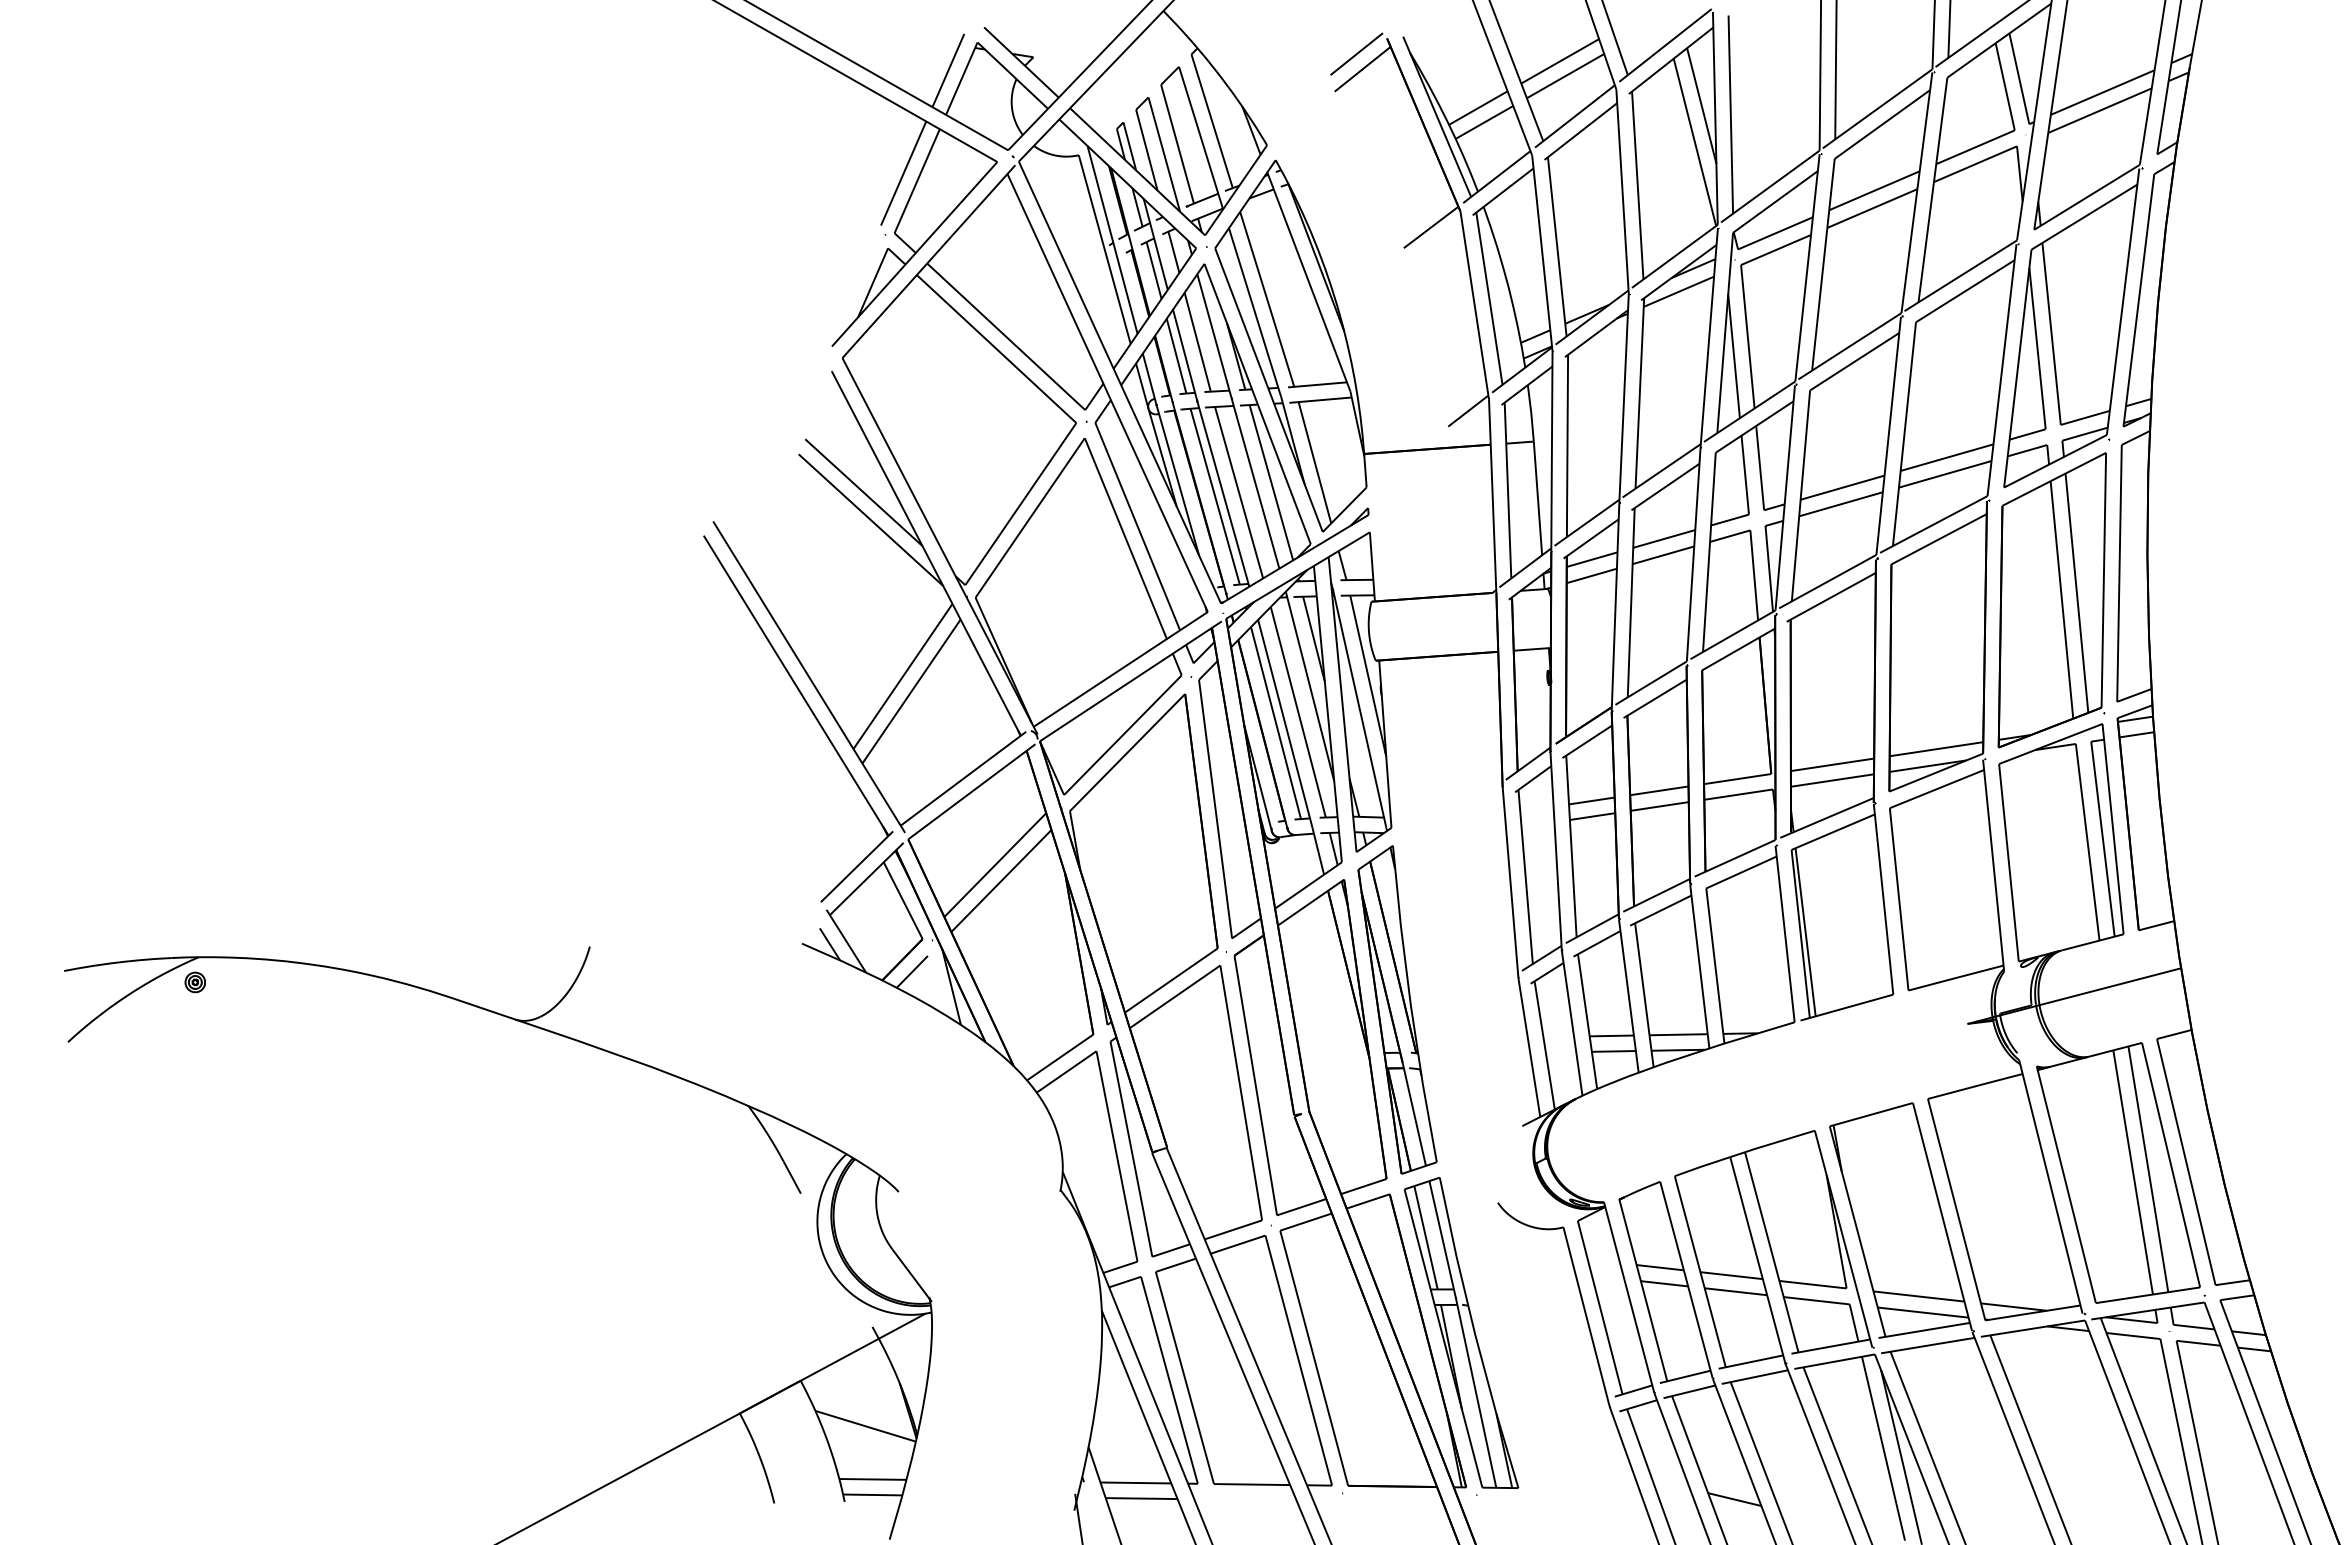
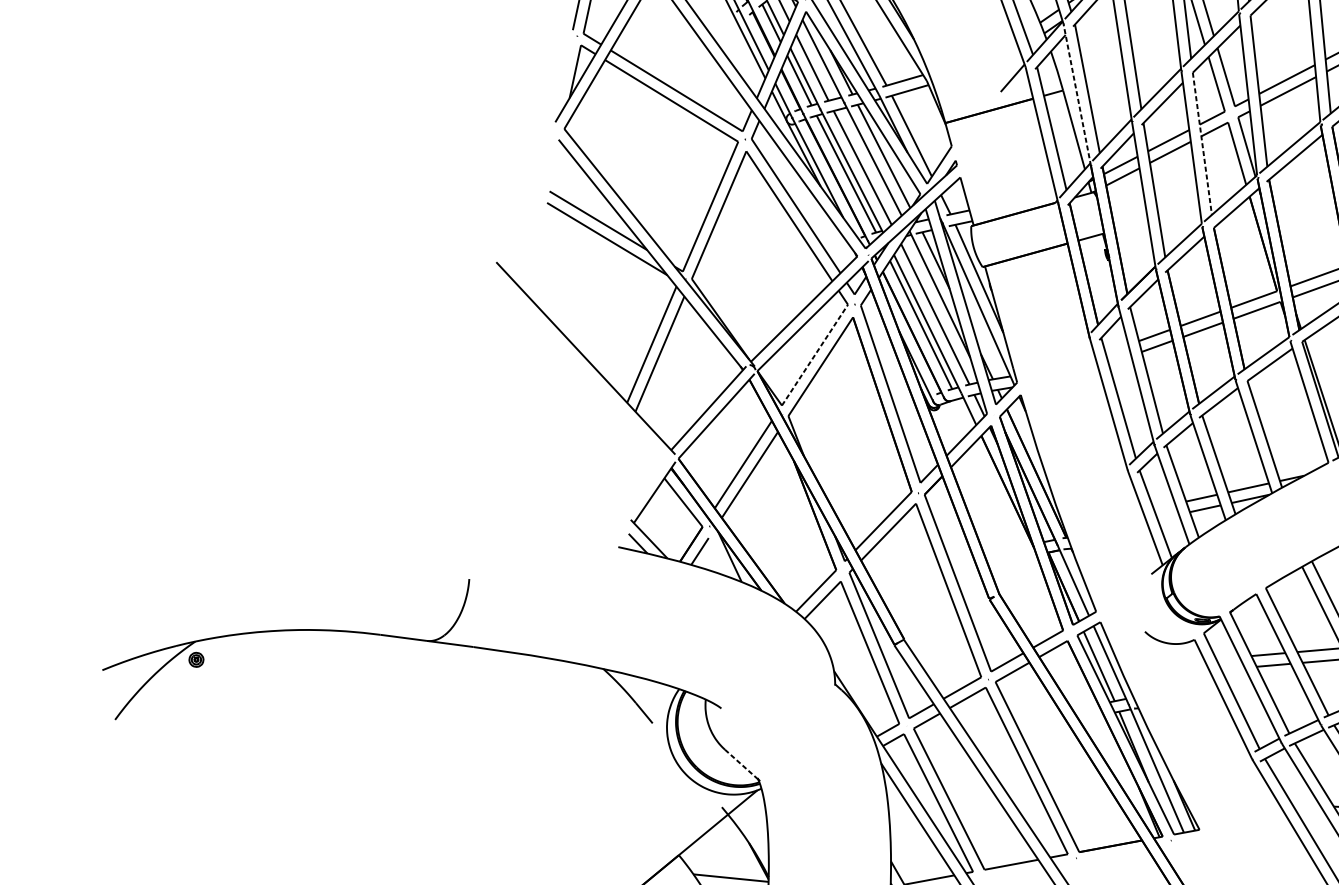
line: (1551, 451) -> (1076, 94), solid -> dashed
line: (1709, 552) -> (1202, 143), solid -> dashed
part: (809, 709) -> (590, 381), removed
line: (1122, 735) -> (814, 355), solid -> dashed
line: (910, 1274) -> (741, 764), solid -> dashed

